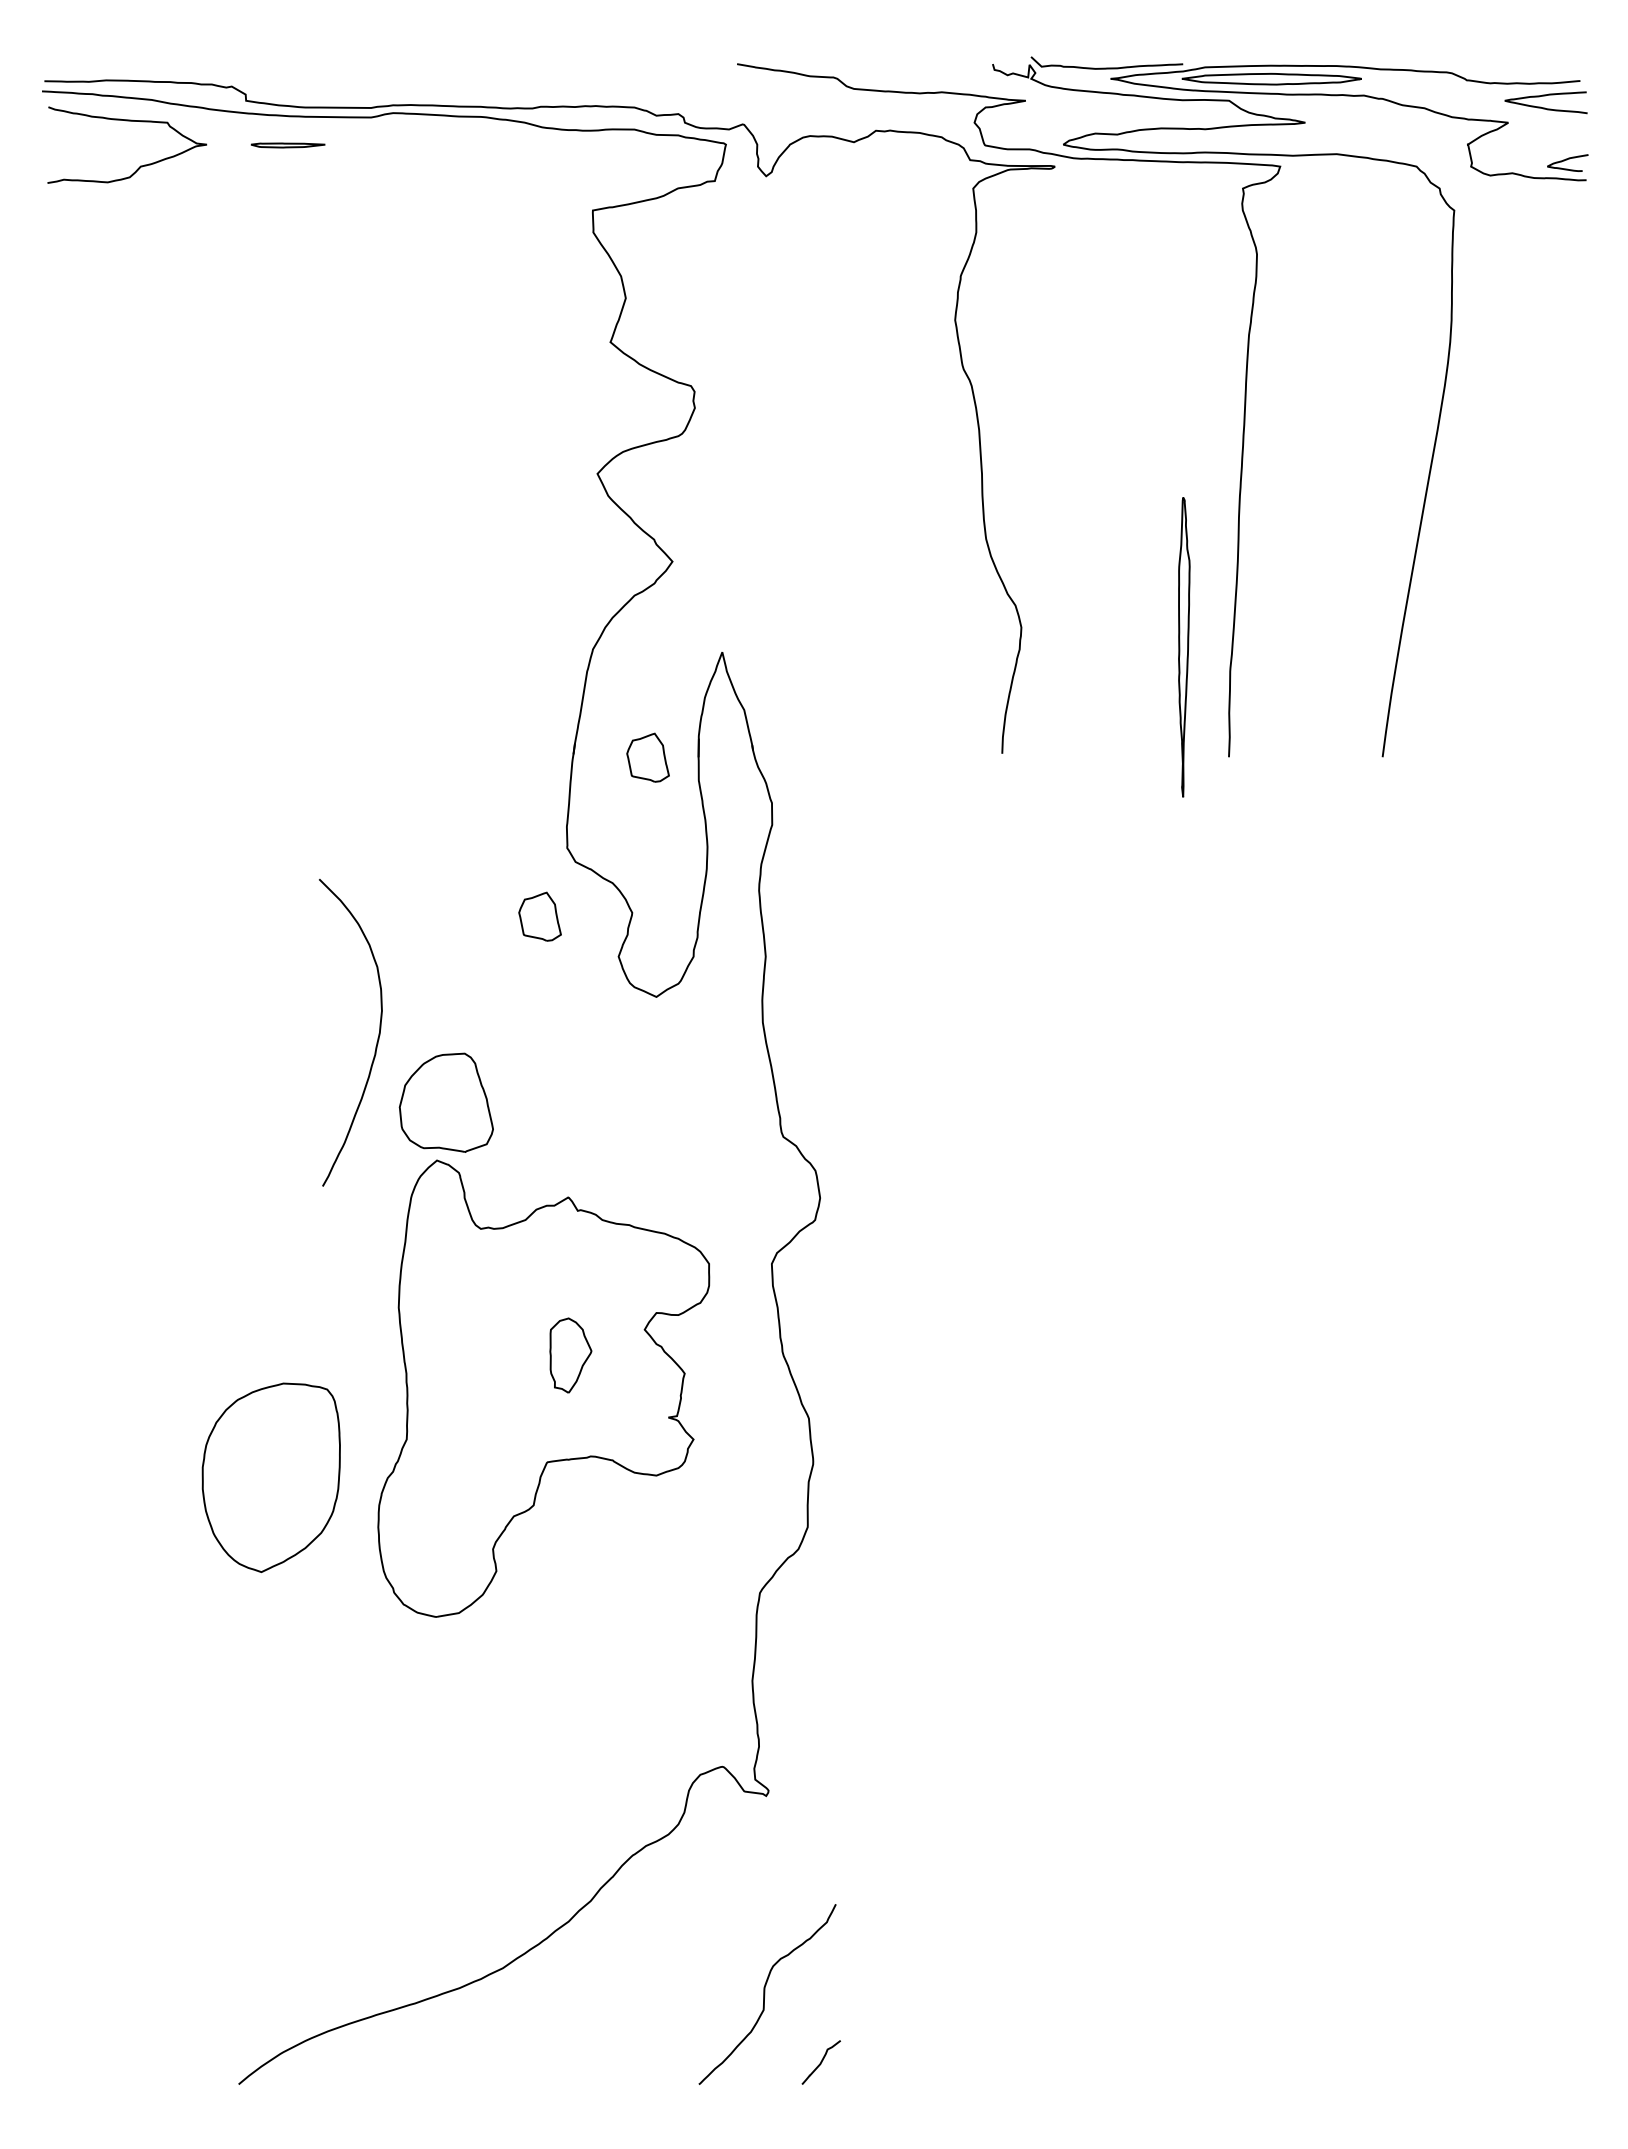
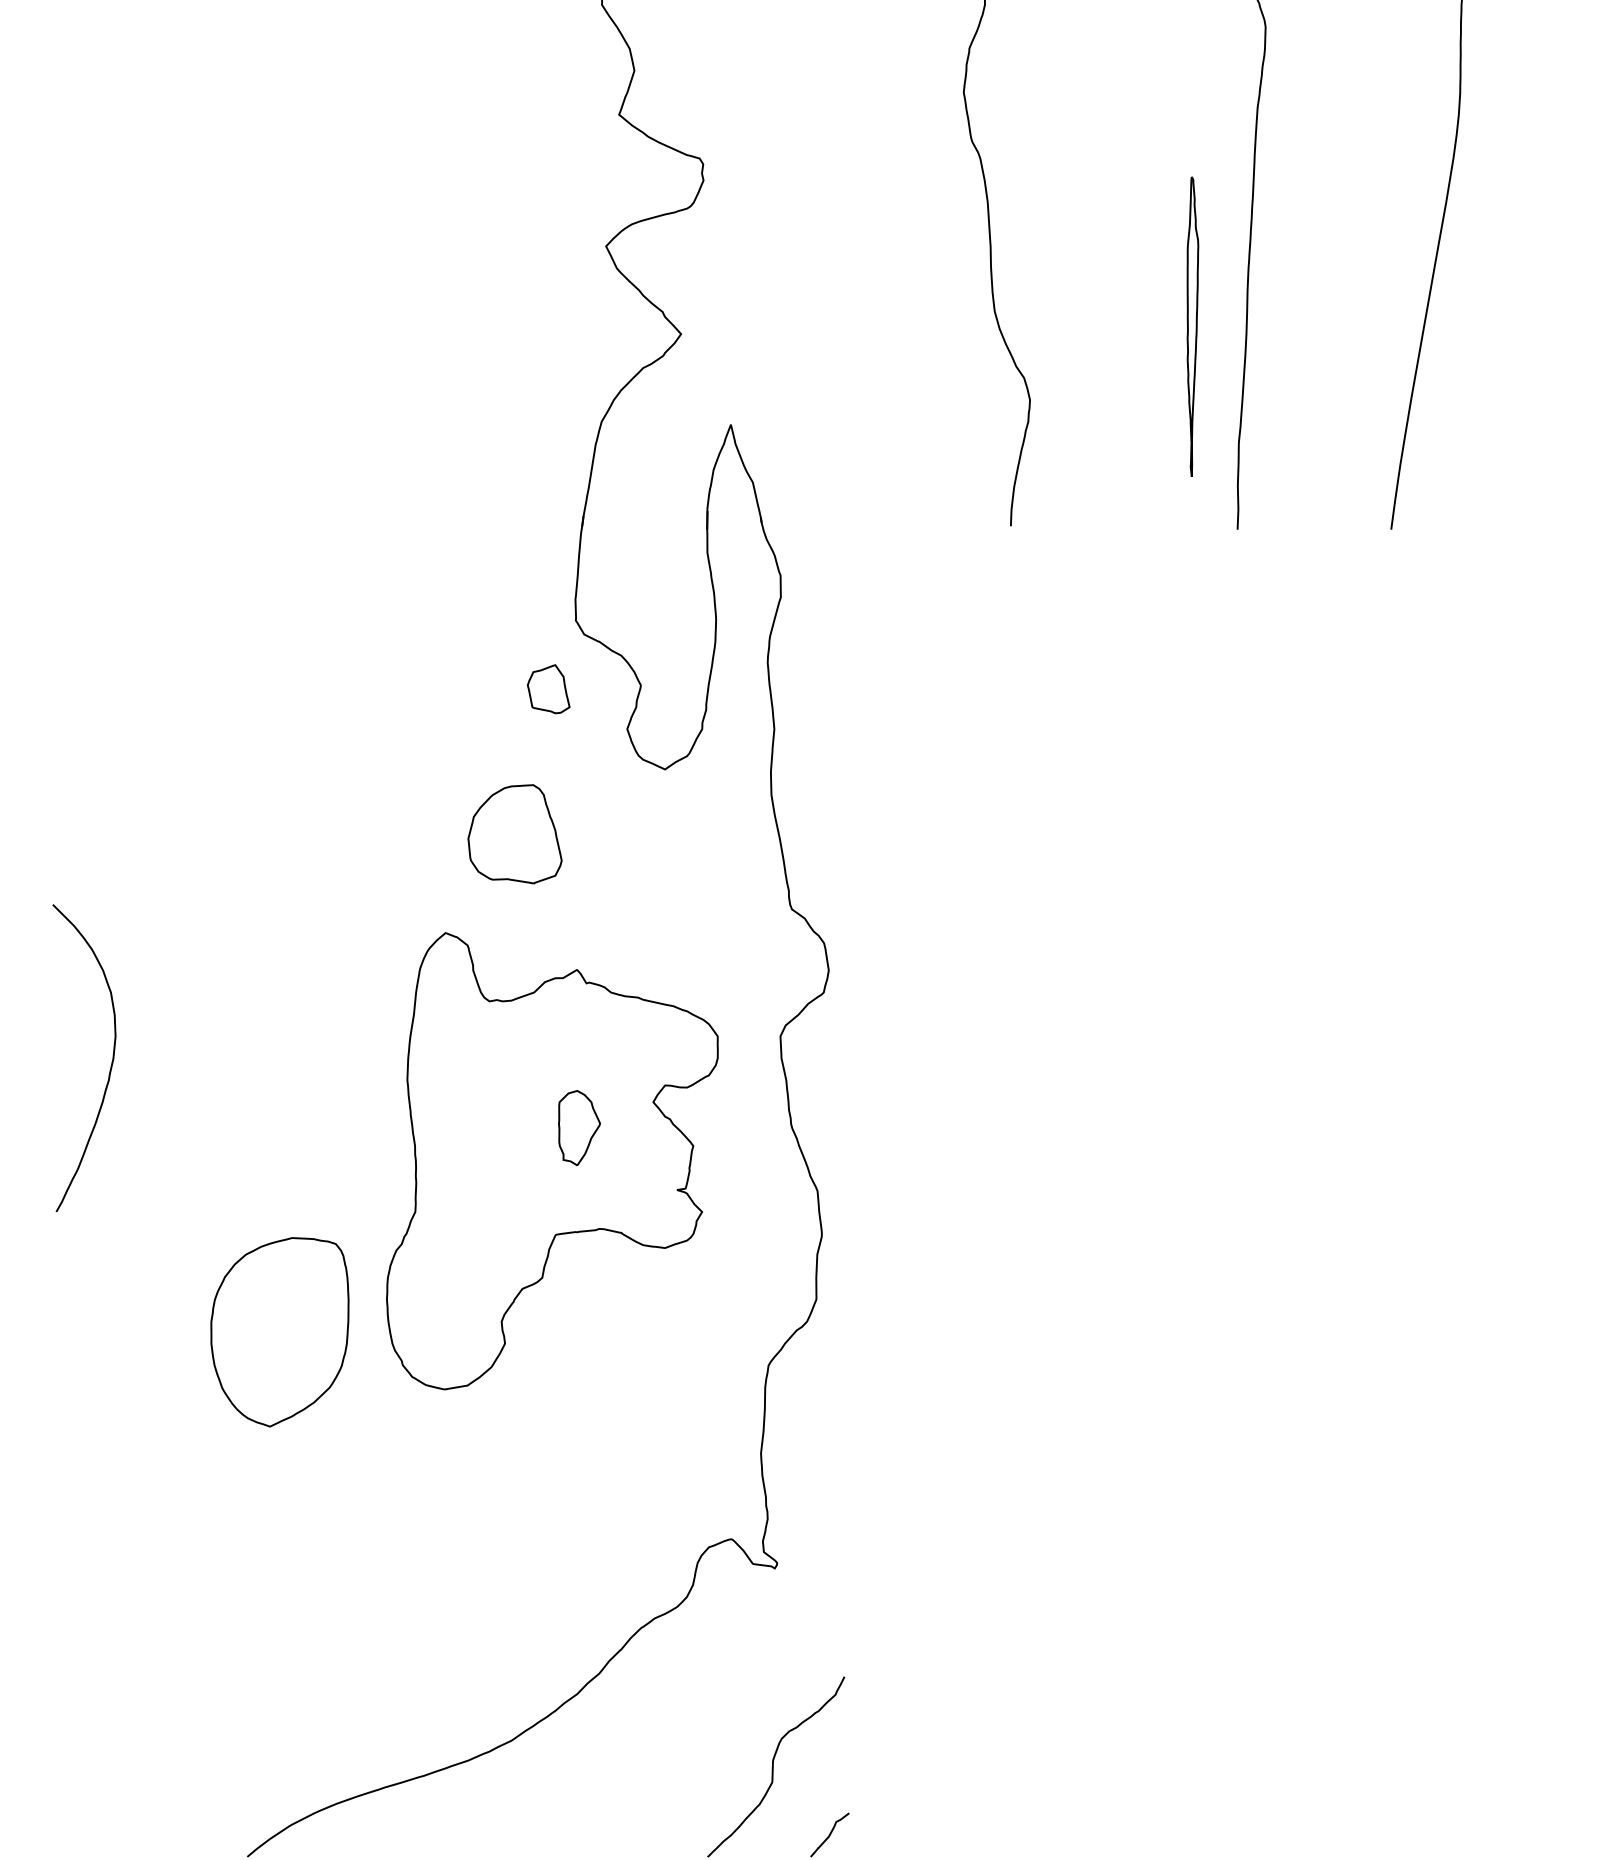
part: (1184, 647) -> (1193, 326), moved
part: (647, 757) -> (656, 529), removed
curve: (377, 1037) -> (111, 1062), moved
part: (445, 1102) -> (514, 833), moved
part: (270, 1477) -> (279, 1331), moved

